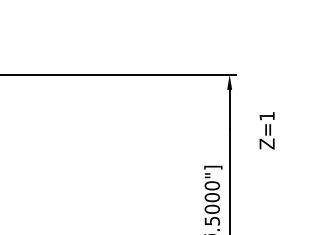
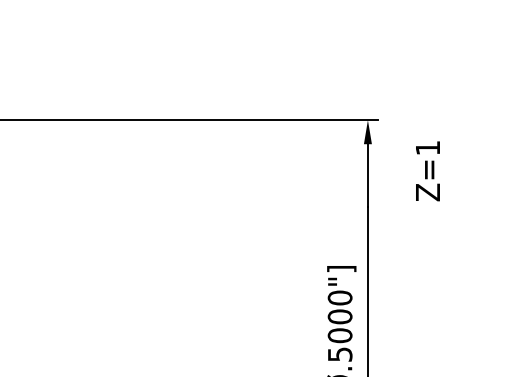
text: (266, 130) -> (426, 170), moved

